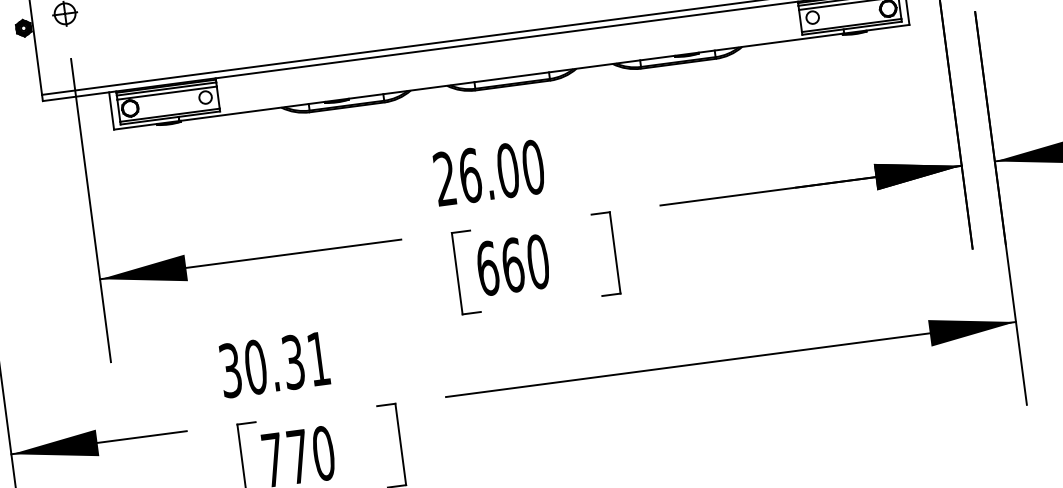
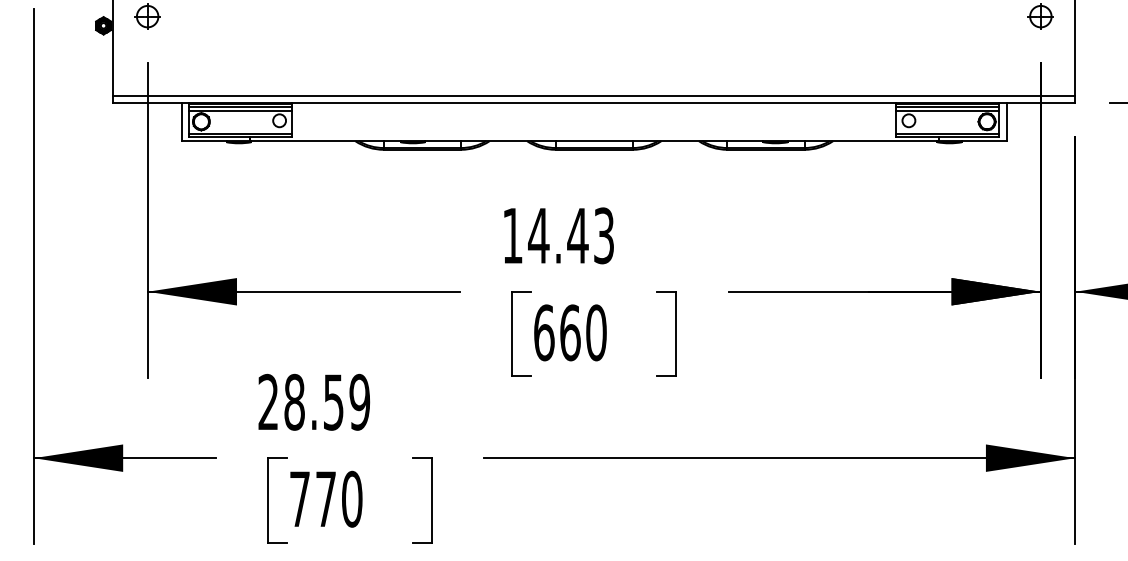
text: (489, 172) -> (558, 235), 26.00 -> 14.43
text: (274, 363) -> (314, 401), 30.31 -> 28.59

